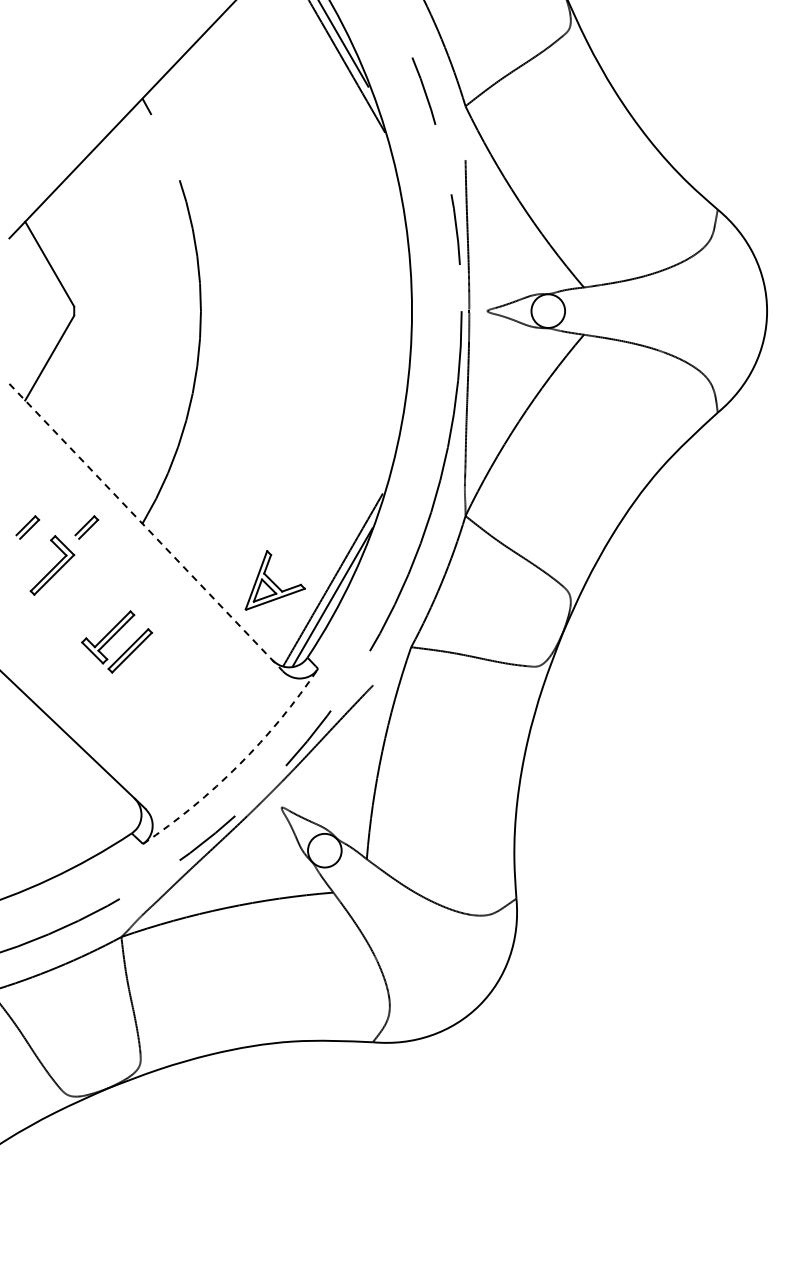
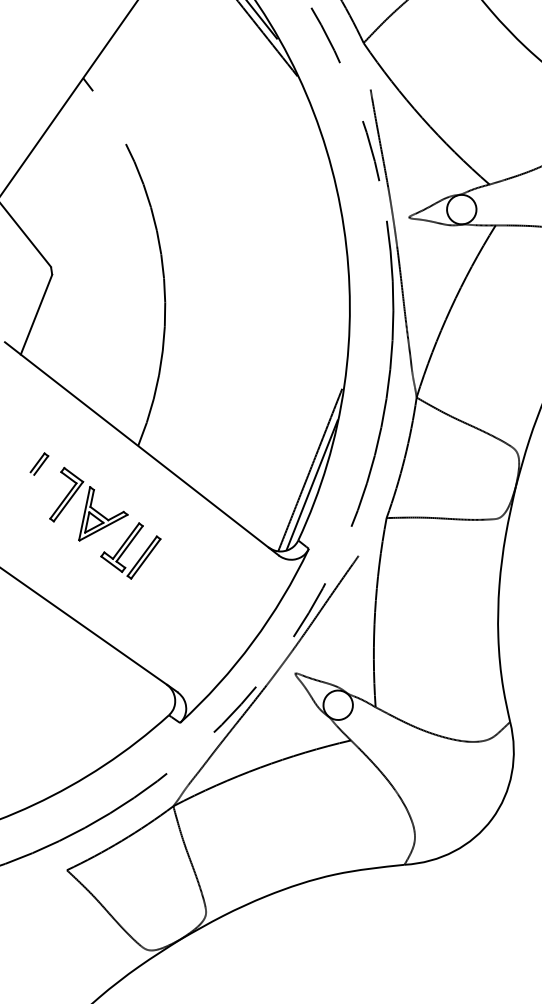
part: (86, 527) -> (90, 456), removed
line: (146, 527) -> (142, 448), dashed -> solid
part: (274, 580) -> (100, 511), moved
arc: (239, 764) -> (253, 641), dashed -> solid

